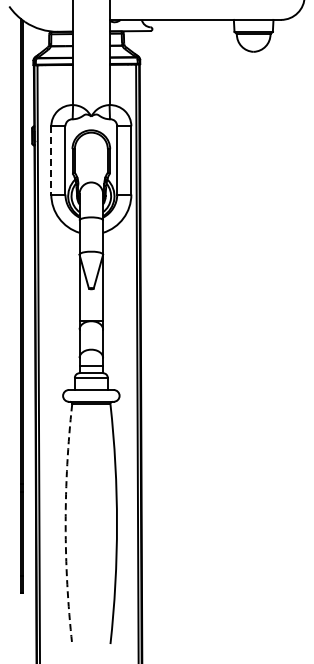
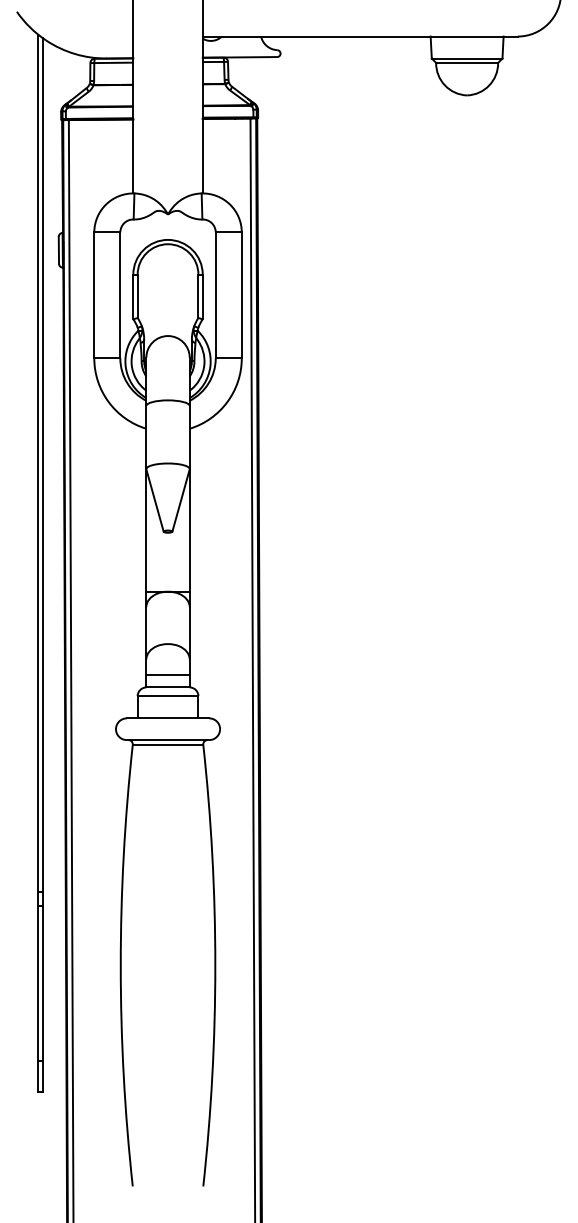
line: (51, 160) -> (94, 295), dashed -> solid
arc: (65, 524) -> (120, 966), dashed -> solid

